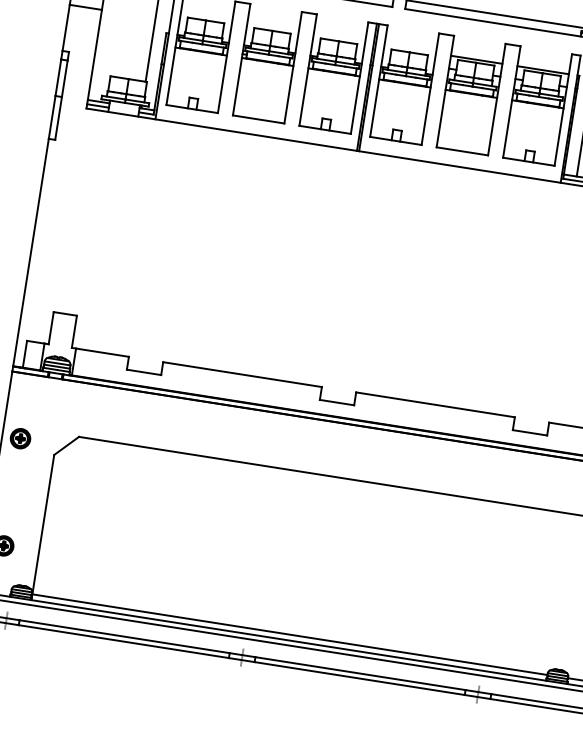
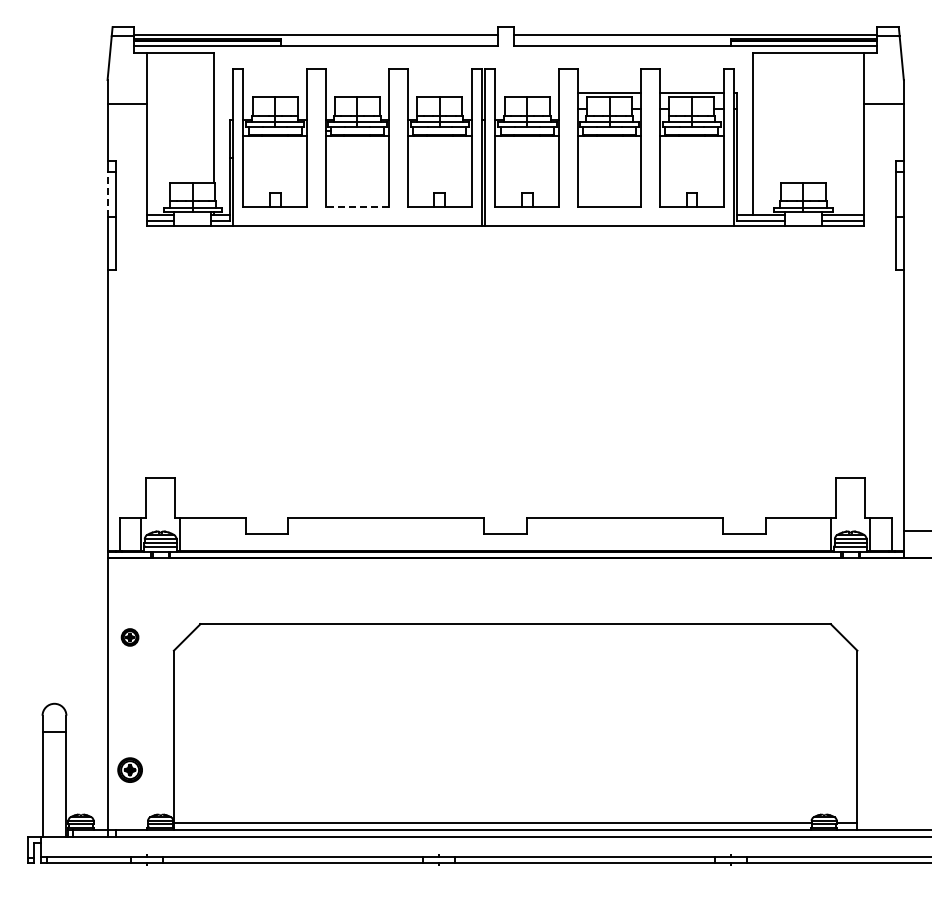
line: (58, 78) -> (107, 194), solid -> dashed
line: (258, 119) -> (357, 206), solid -> dashed
part: (20, 438) -> (129, 637), size x0.7

